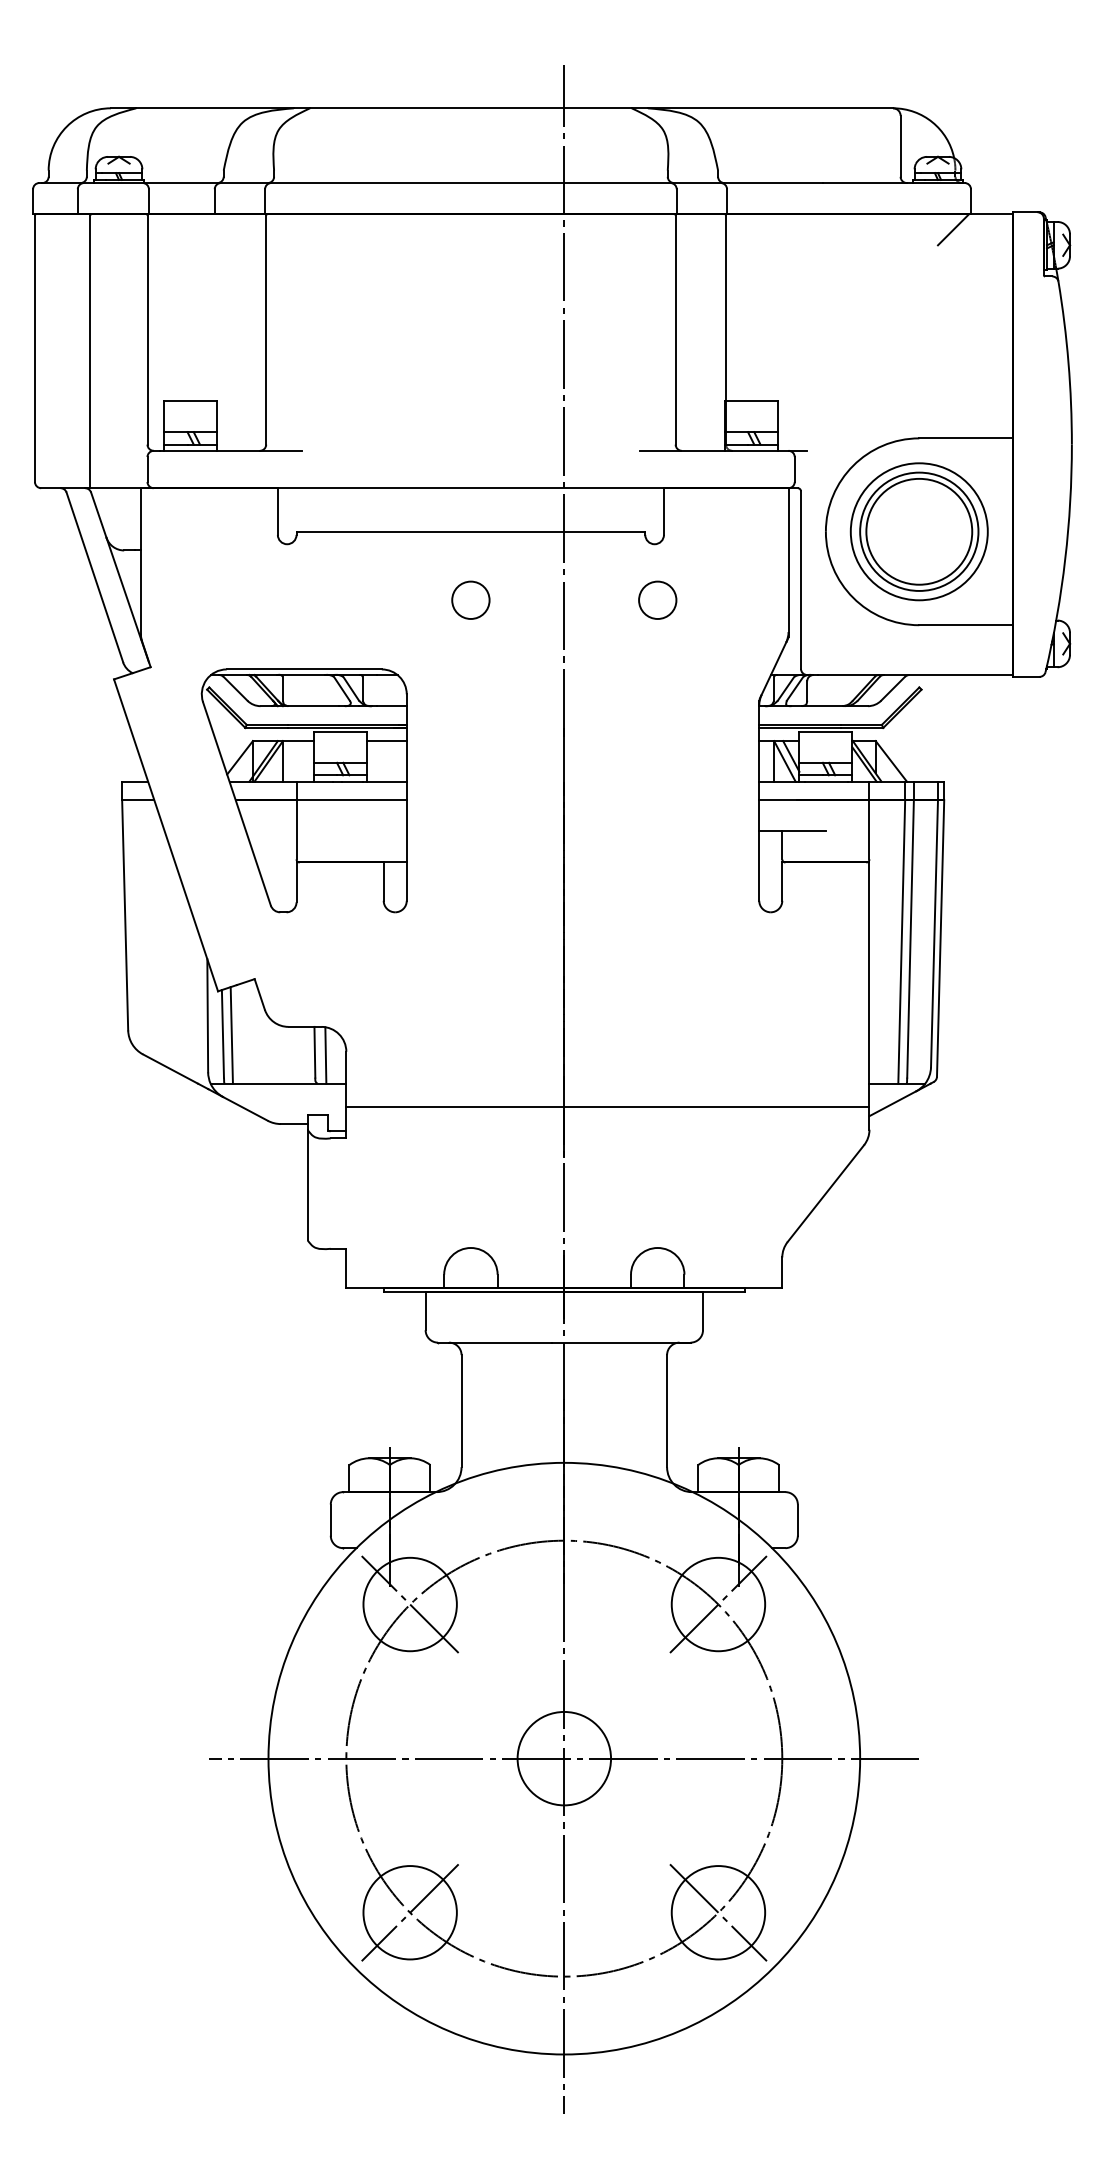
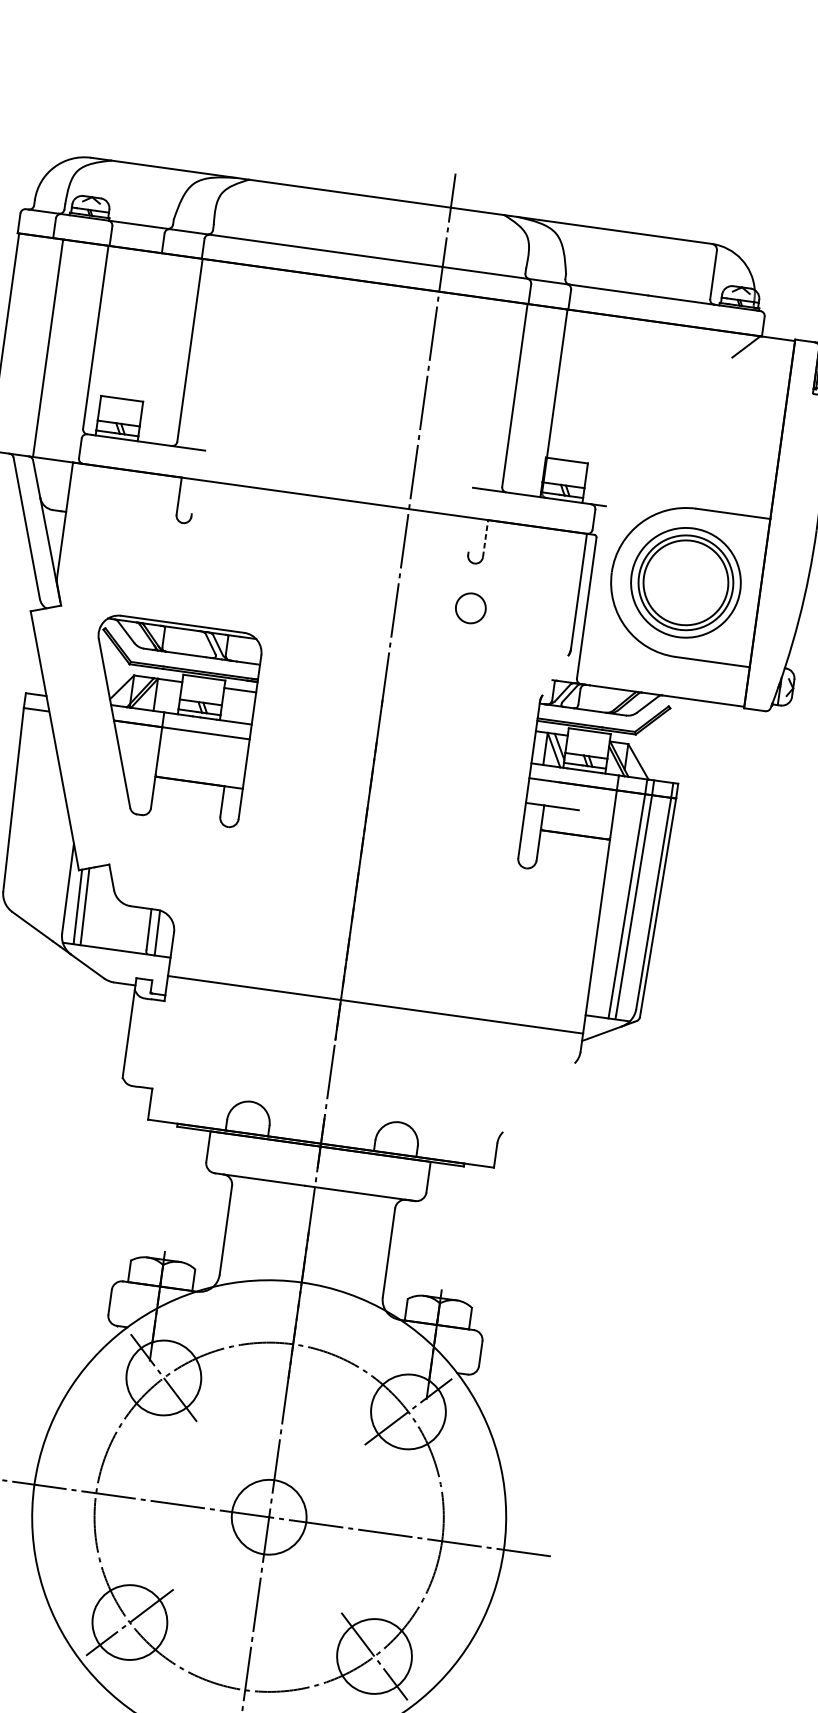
line: (663, 511) -> (485, 538), solid -> dashed
line: (470, 531) -> (329, 533), removed
circle: (470, 599) -> (322, 587), removed
line: (773, 668) -> (555, 675), removed
line: (825, 1193) -> (538, 1097), removed

